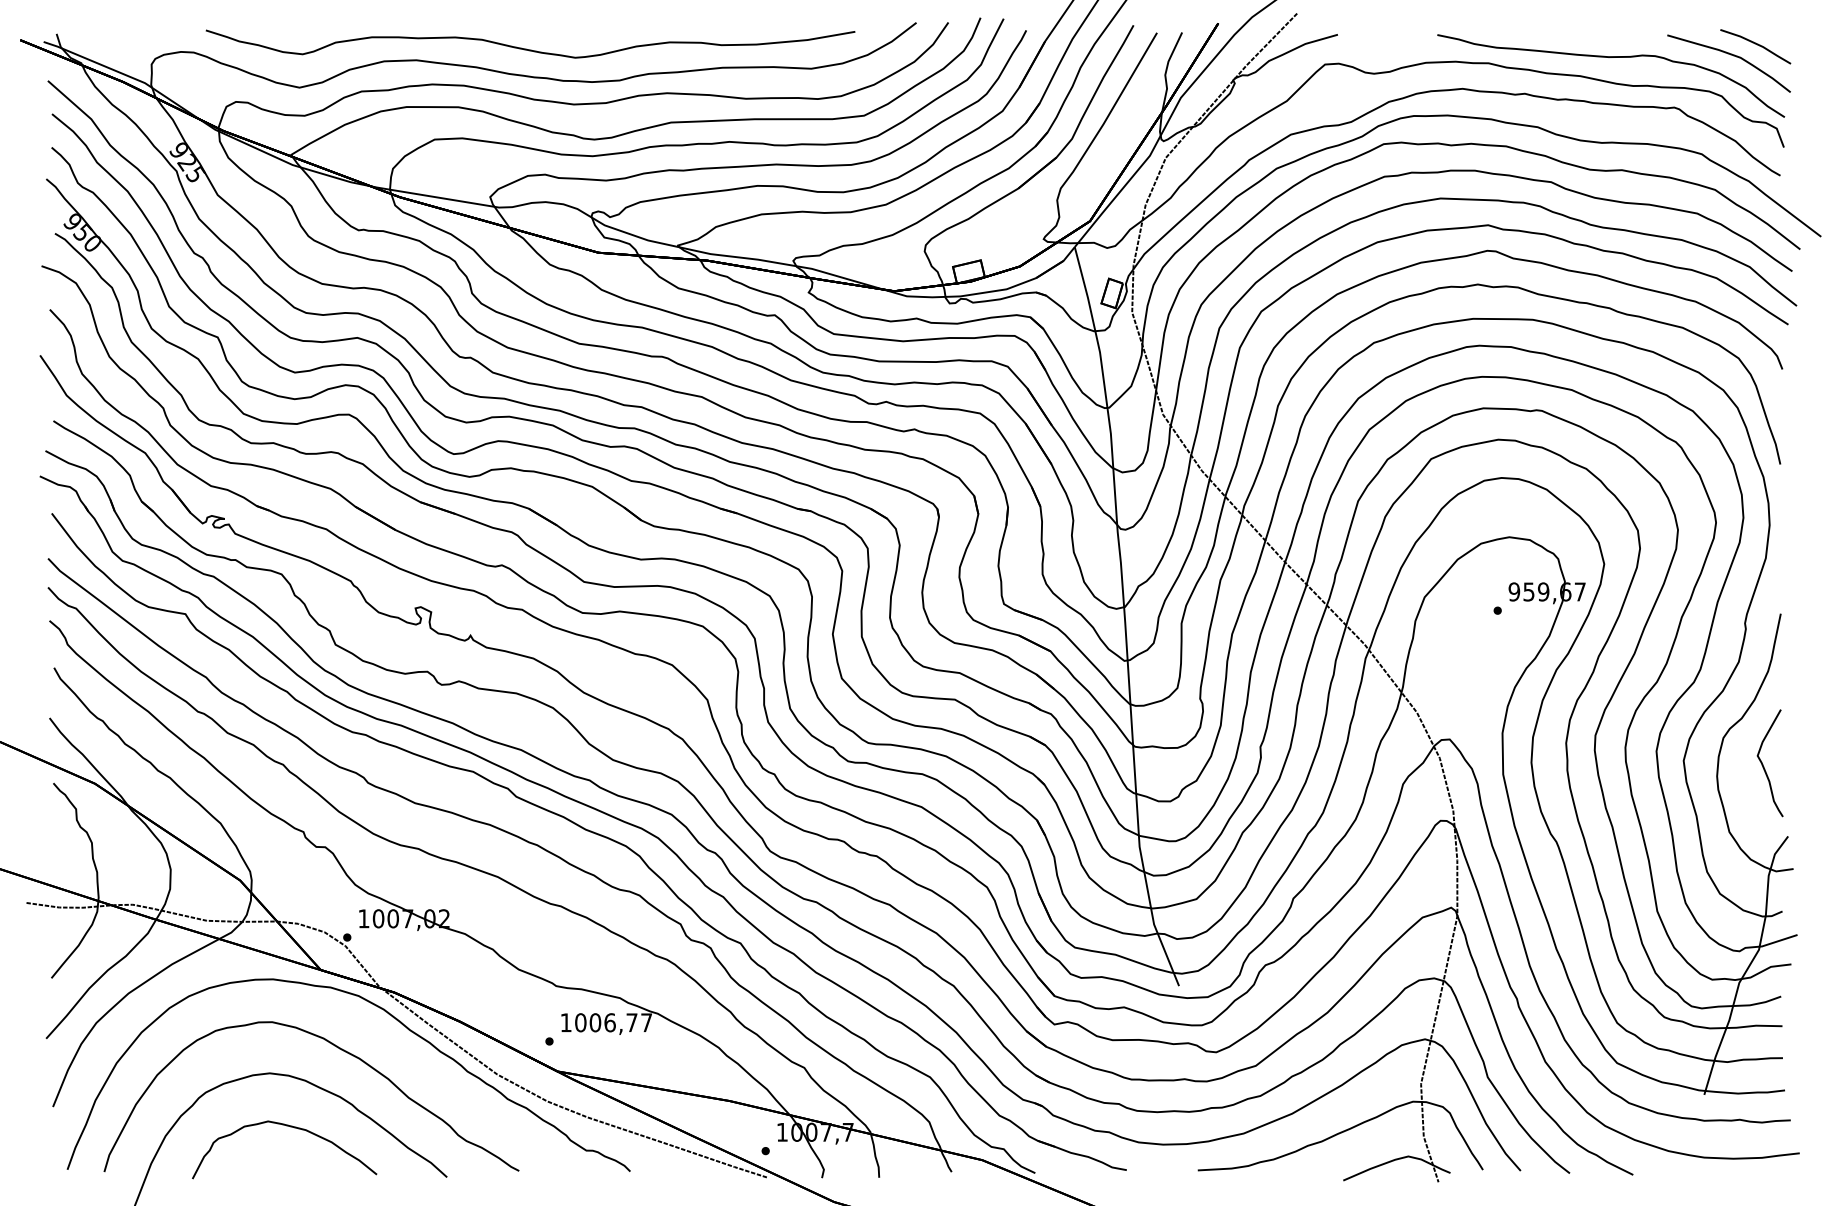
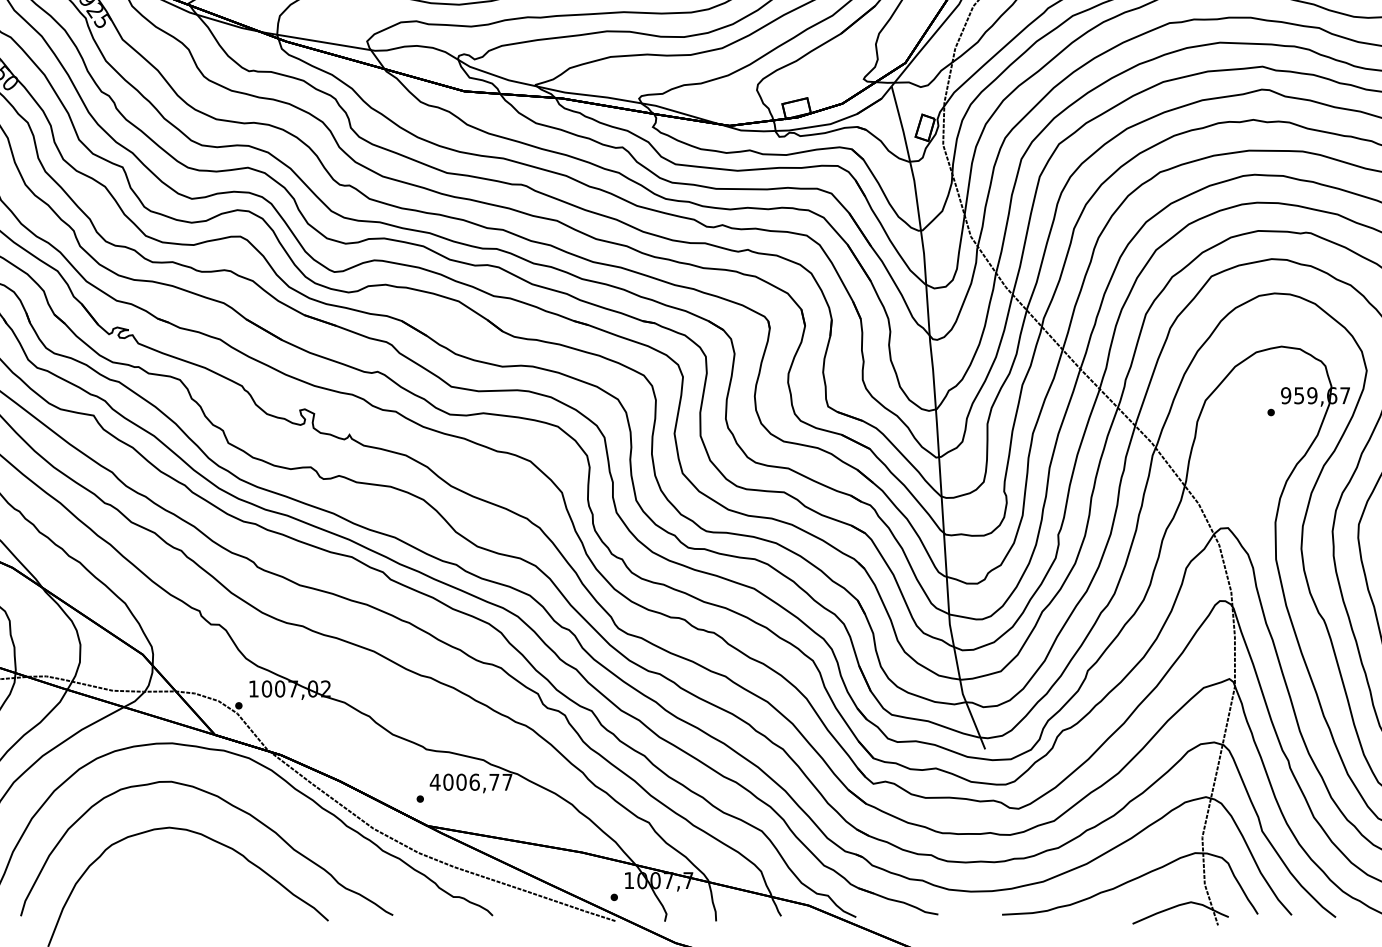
text: (566, 1022) -> (435, 782), 1006,77 -> 4006,77
curve: (290, 1127) -> (187, 876), removed

